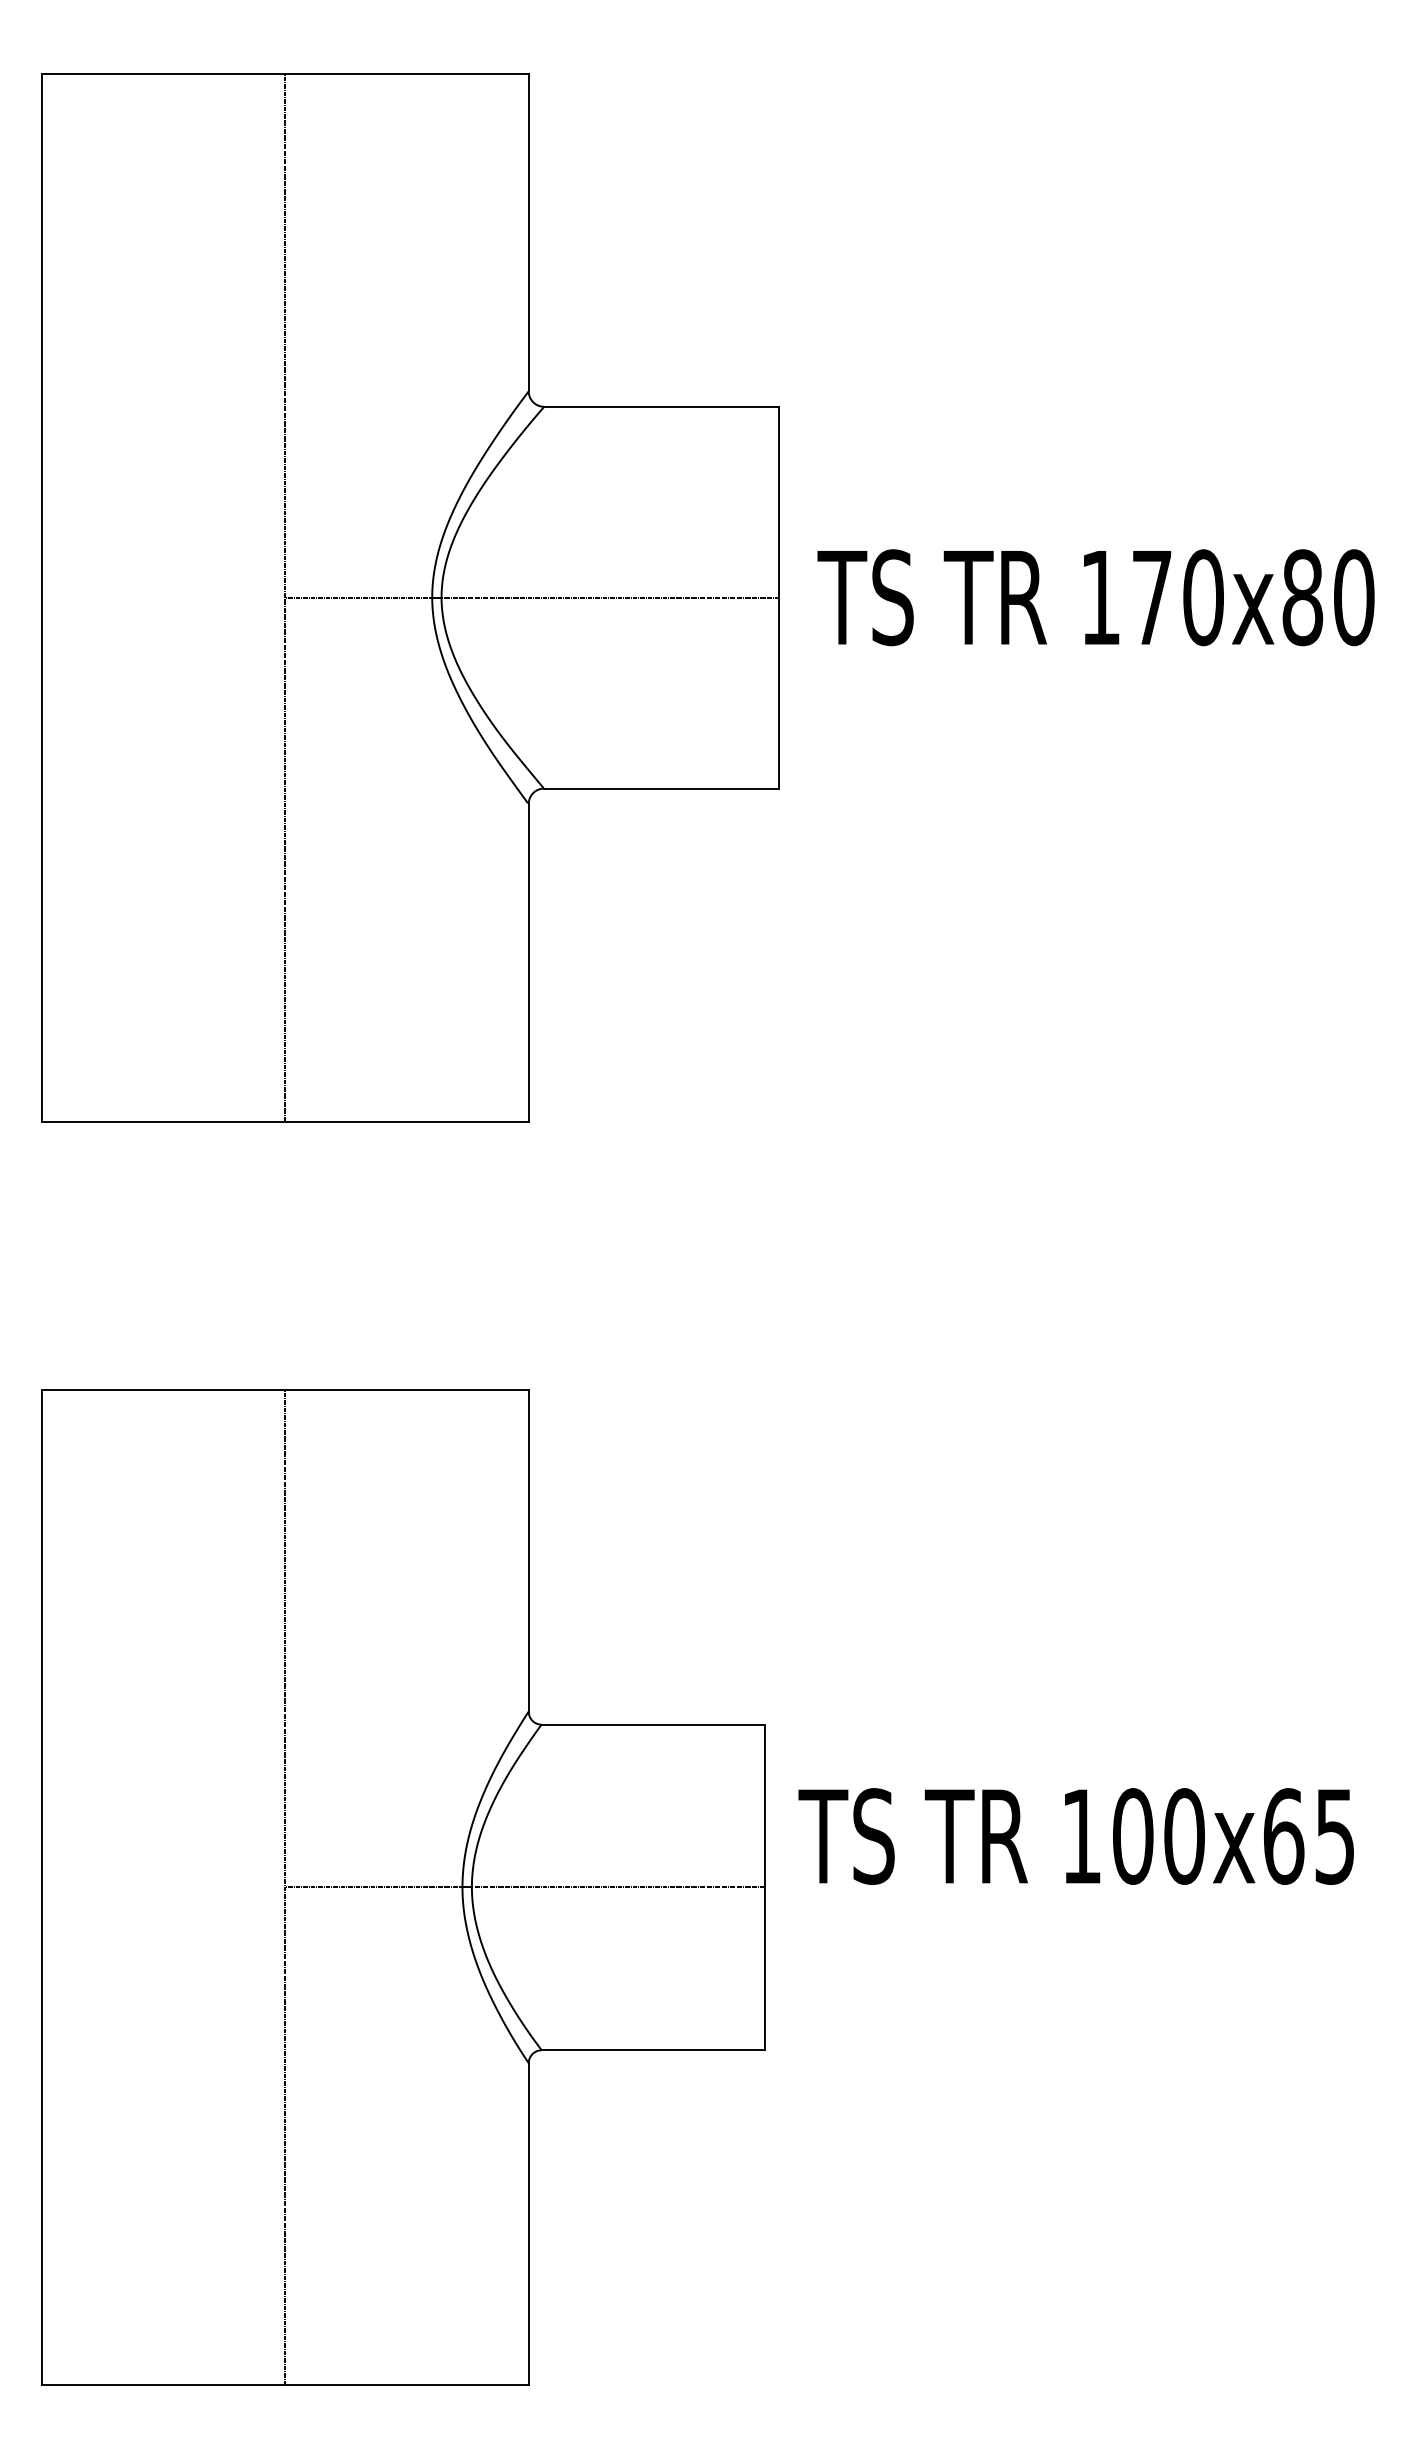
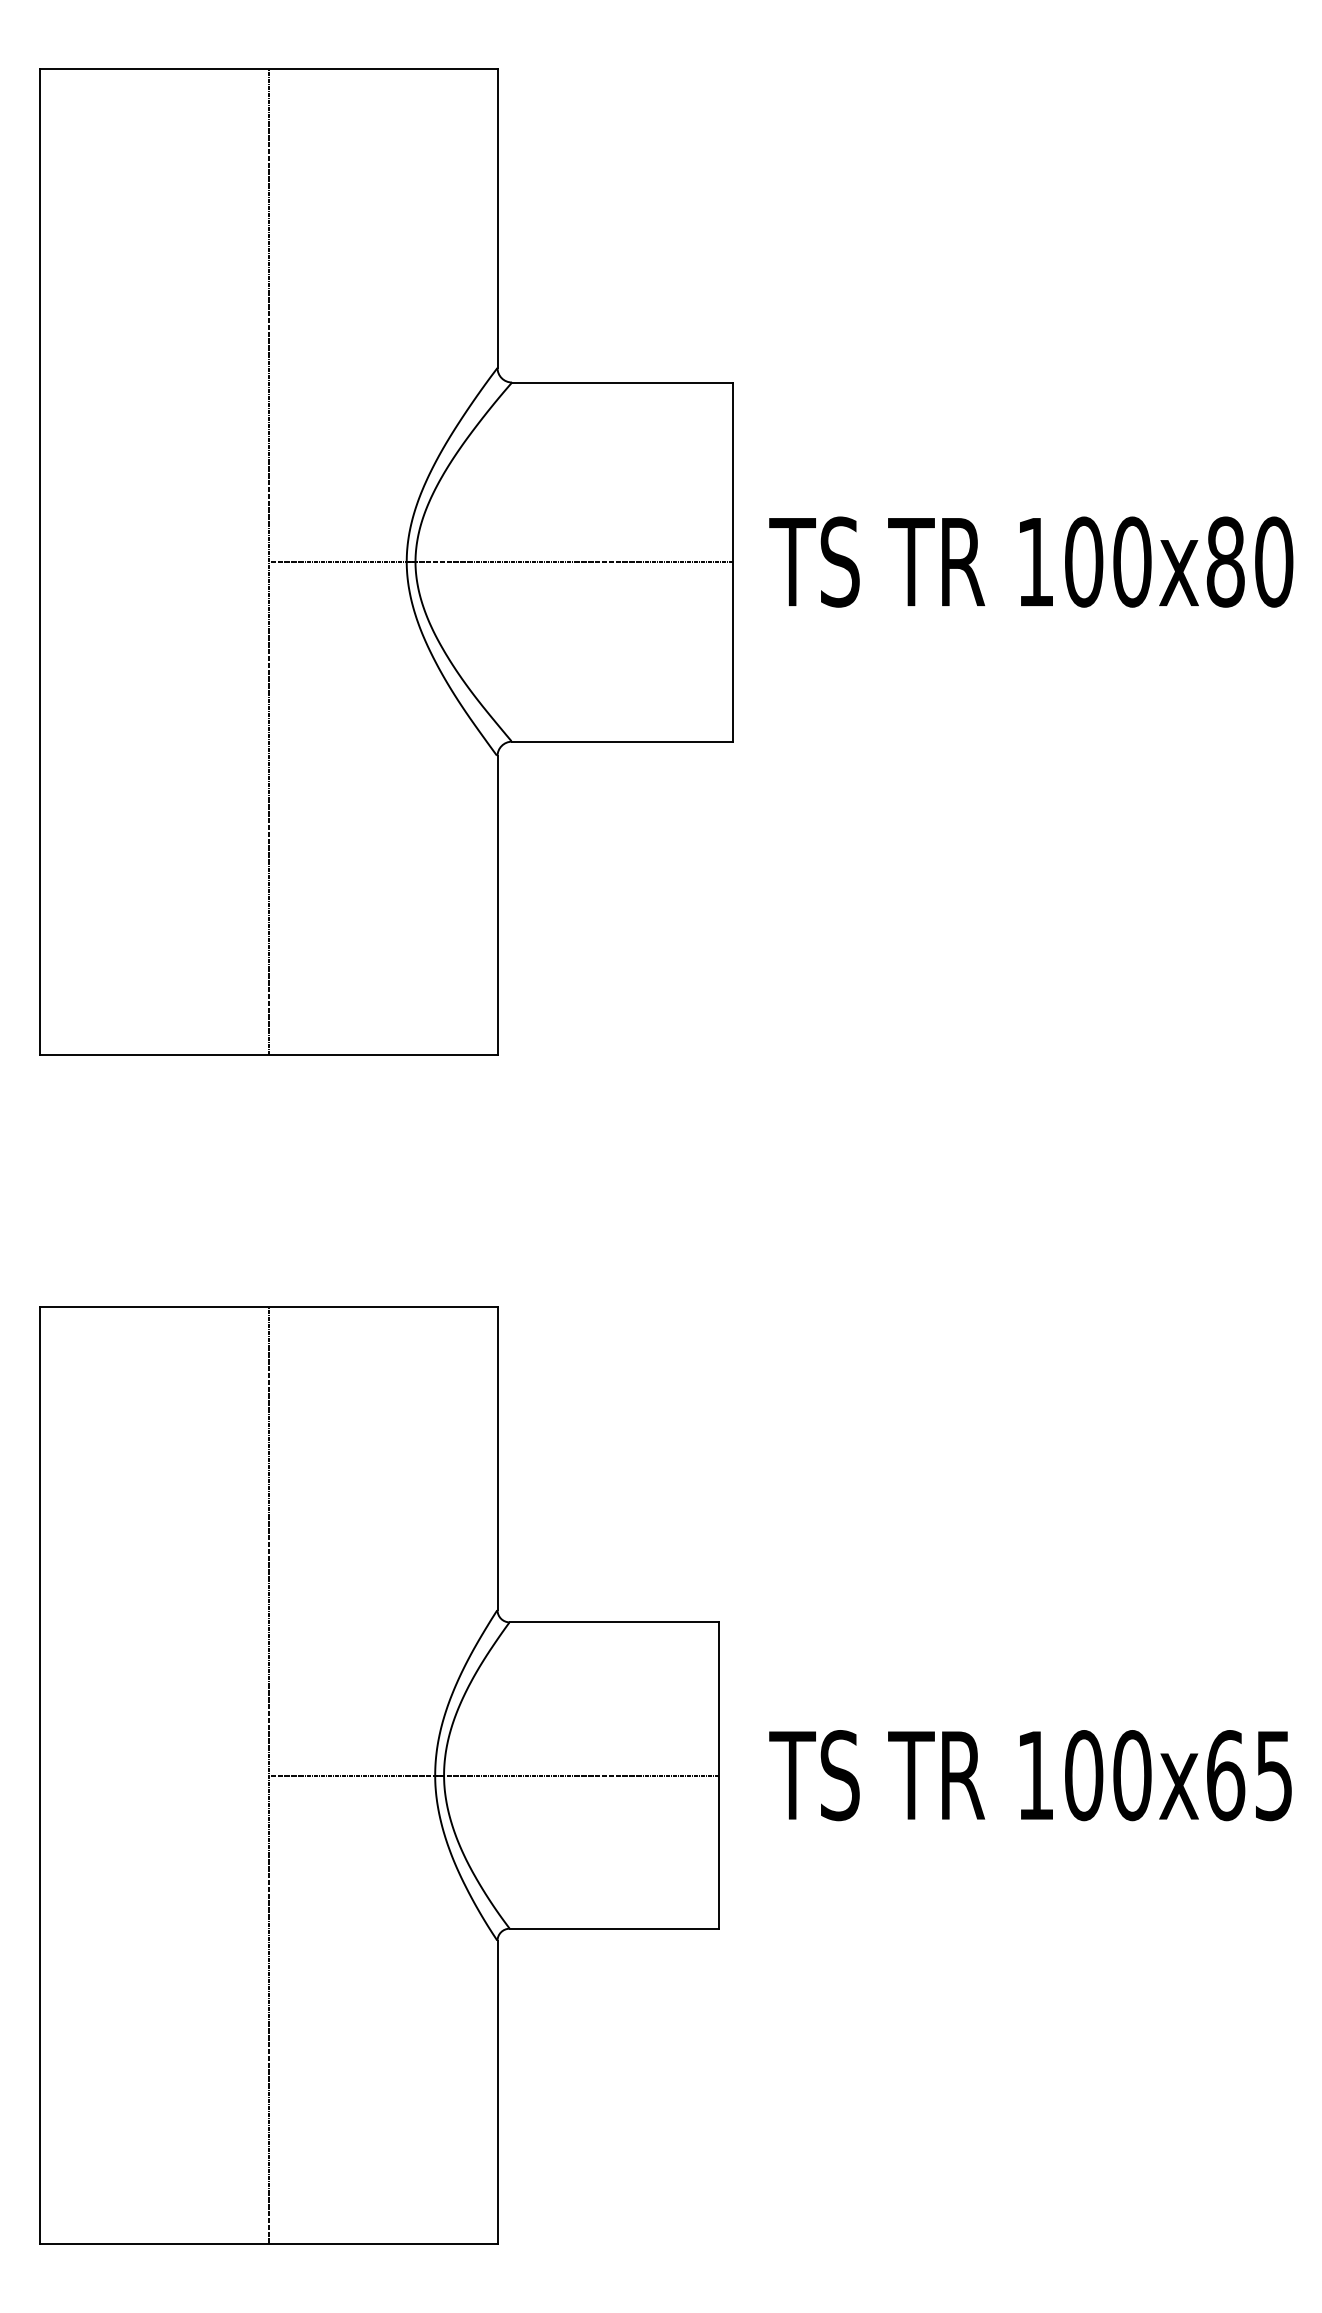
text: (1152, 597) -> (1084, 561), 170x80 -> 100x80
text: (1075, 1836) -> (1029, 1775), moved

